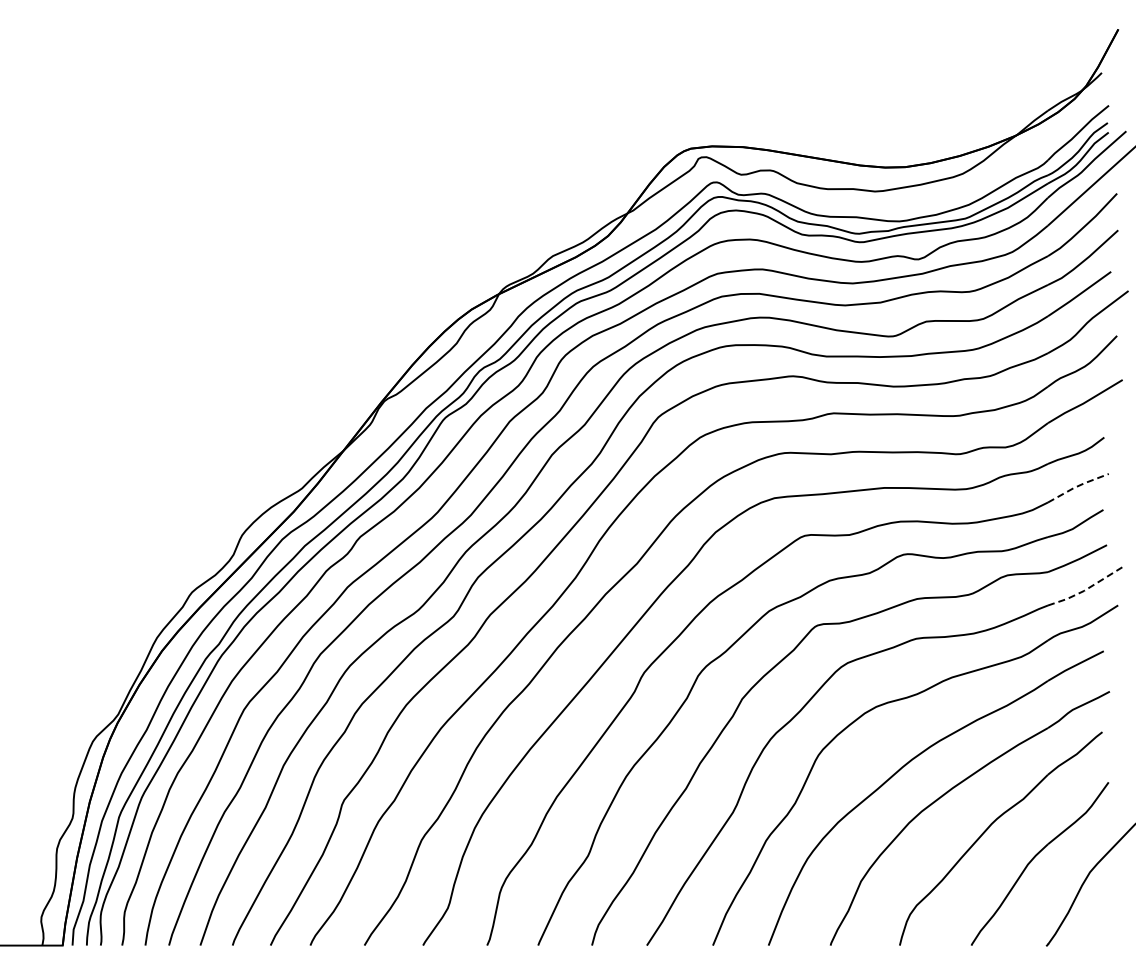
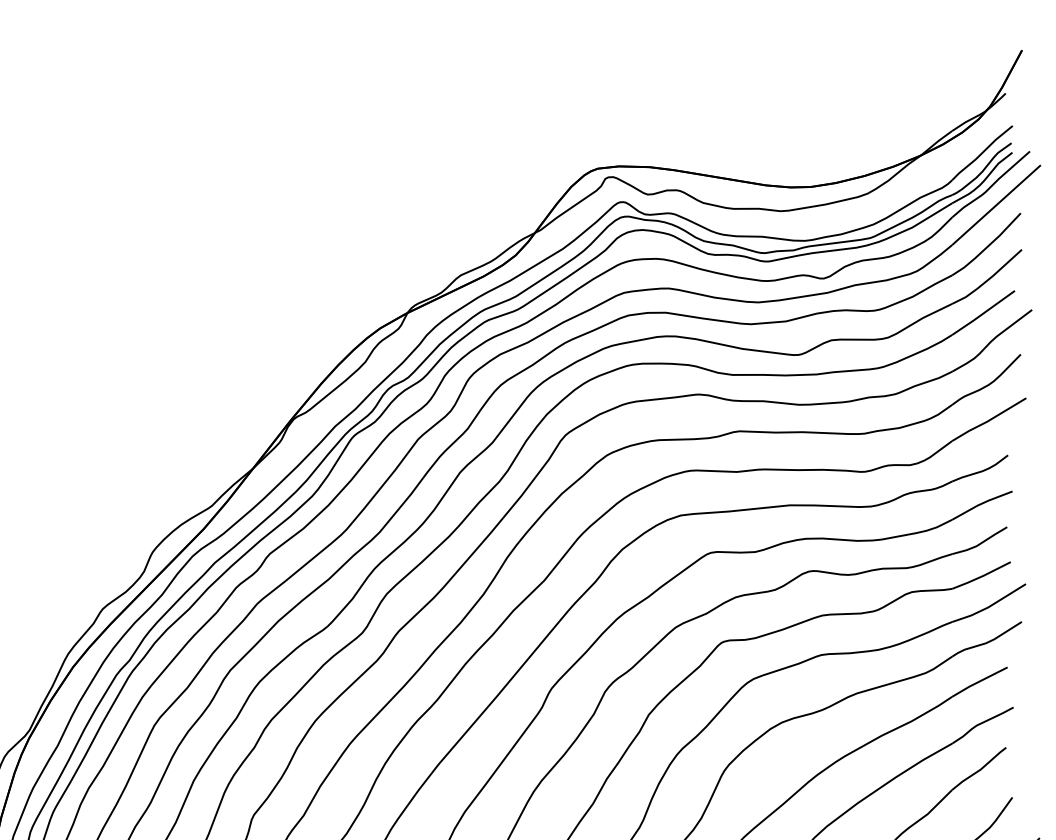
line: (1077, 486) -> (981, 503), dashed -> solid
line: (1085, 589) -> (989, 606), dashed -> solid

